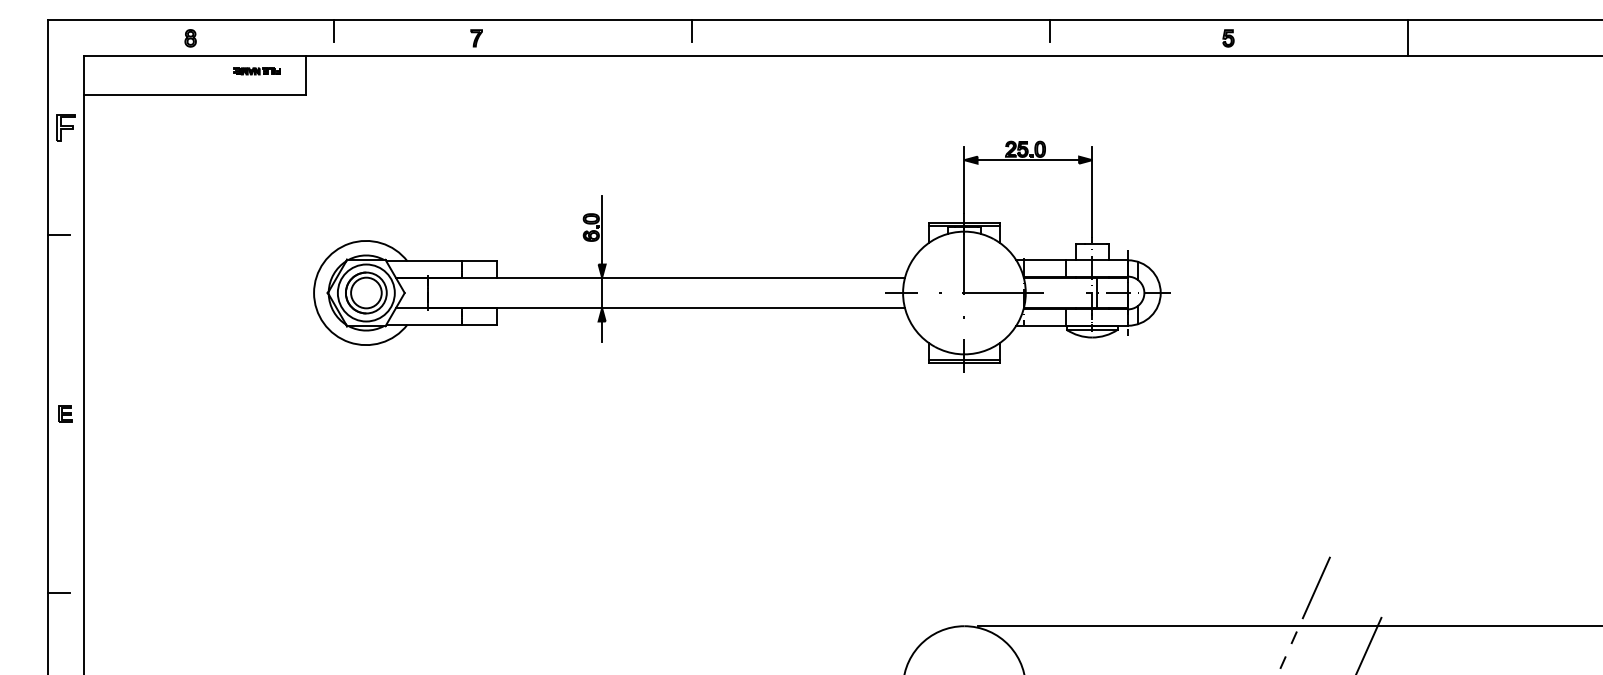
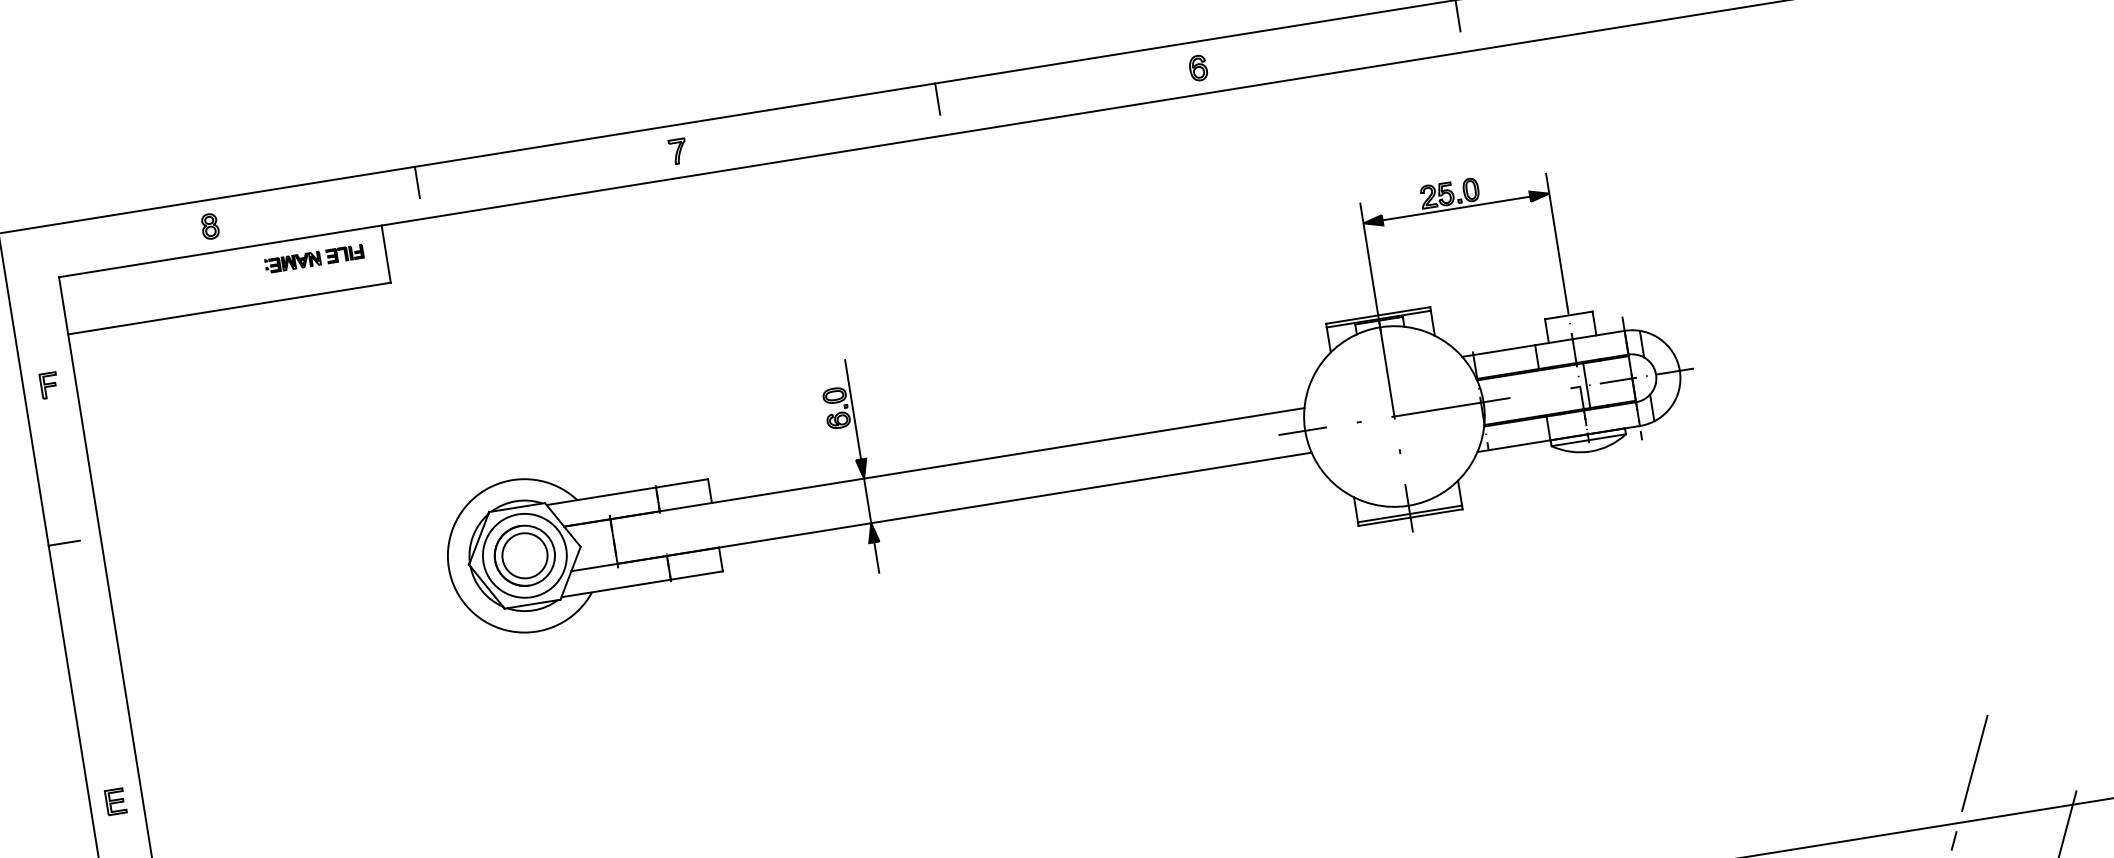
part: (476, 38) -> (678, 151), moved
part: (870, 38) -> (1198, 68), added
part: (256, 71) -> (313, 259), size x1.43
part: (65, 127) -> (48, 385), size x0.62

